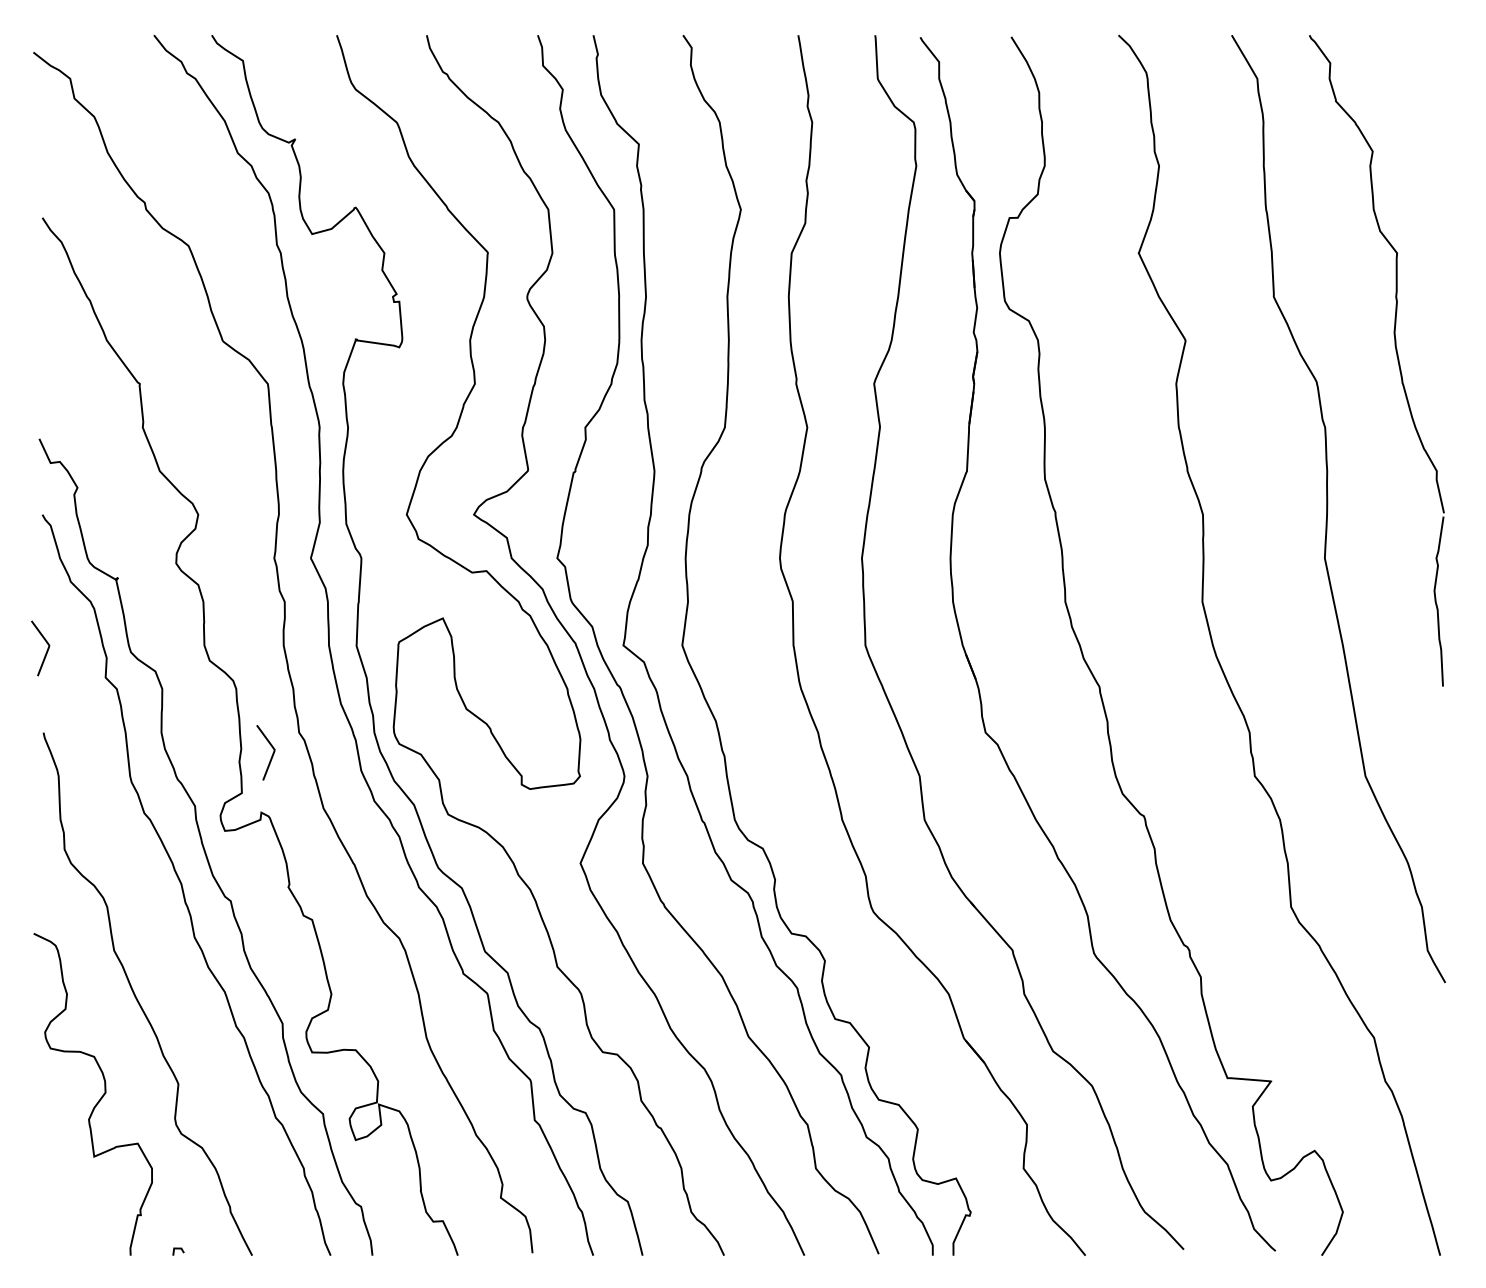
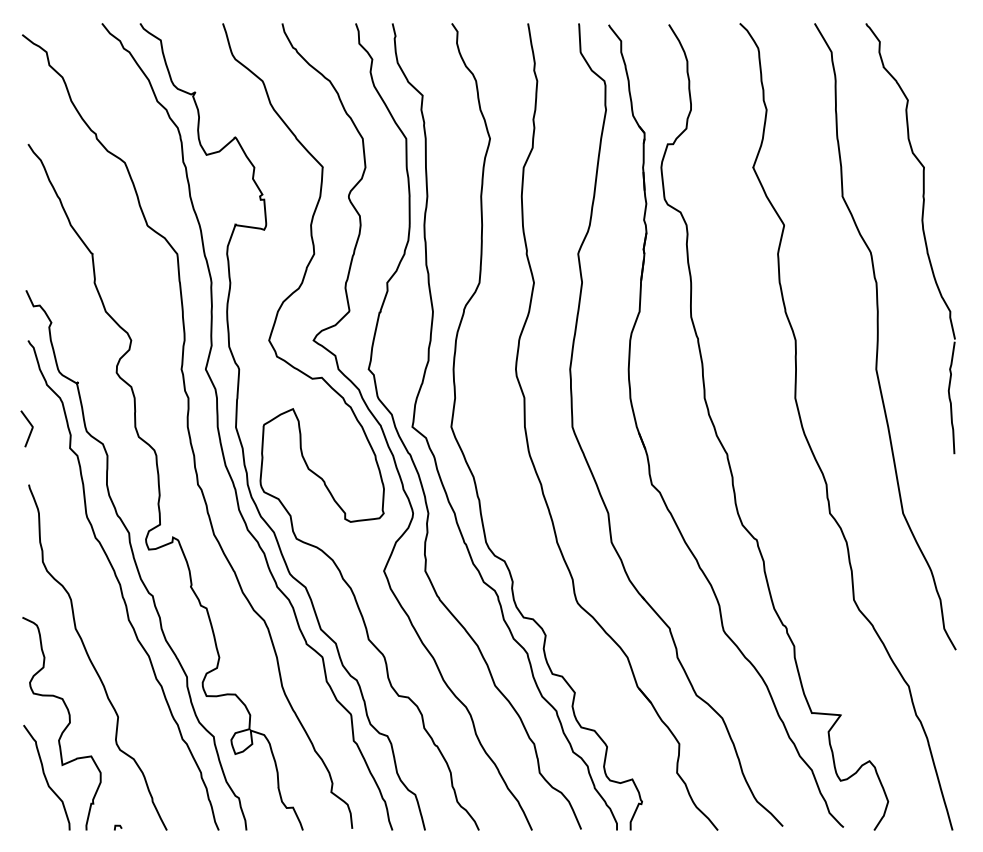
line: (271, 755) -> (179, 499), removed
curve: (70, 1175) -> (46, 777), added

